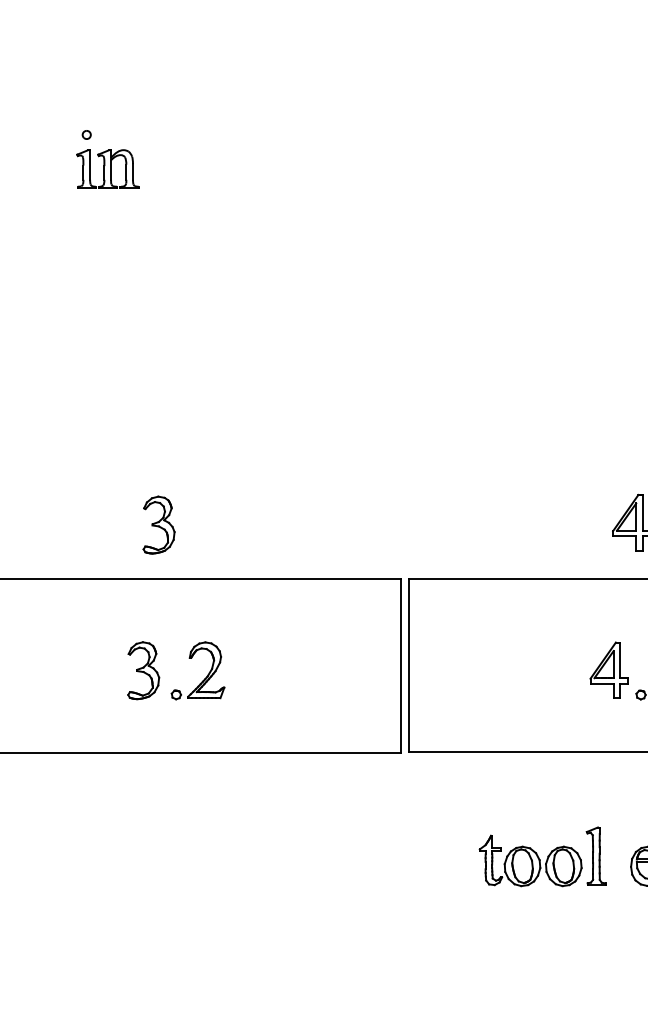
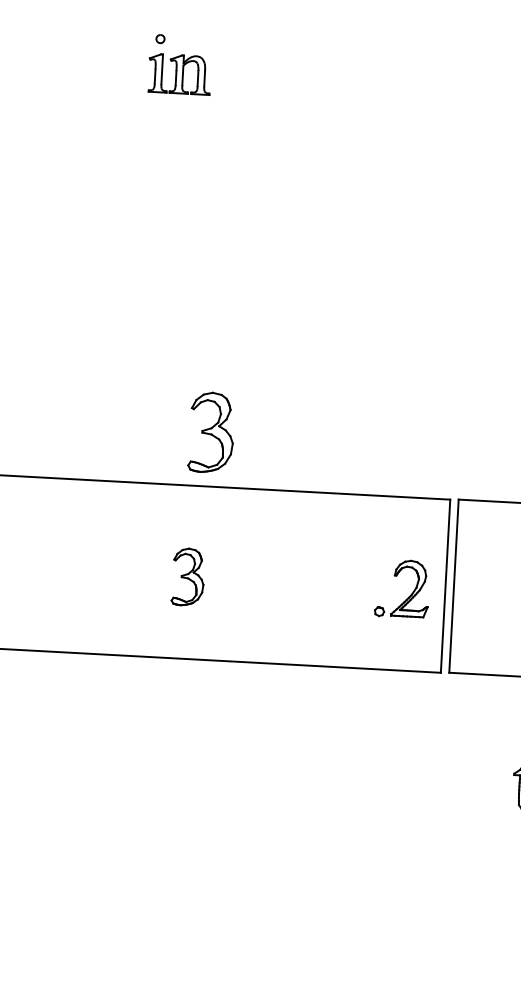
part: (158, 524) -> (211, 431), size x1.4
part: (205, 677) -> (409, 595), moved

